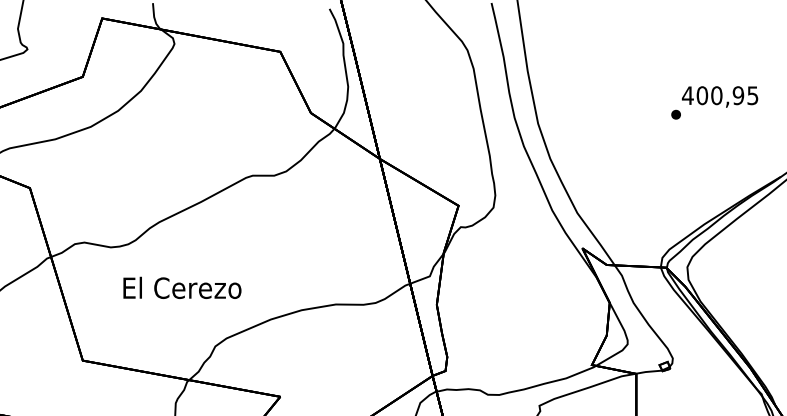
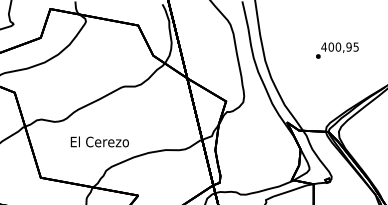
text: (714, 102) -> (337, 50), moved
text: (181, 287) -> (99, 141), moved

